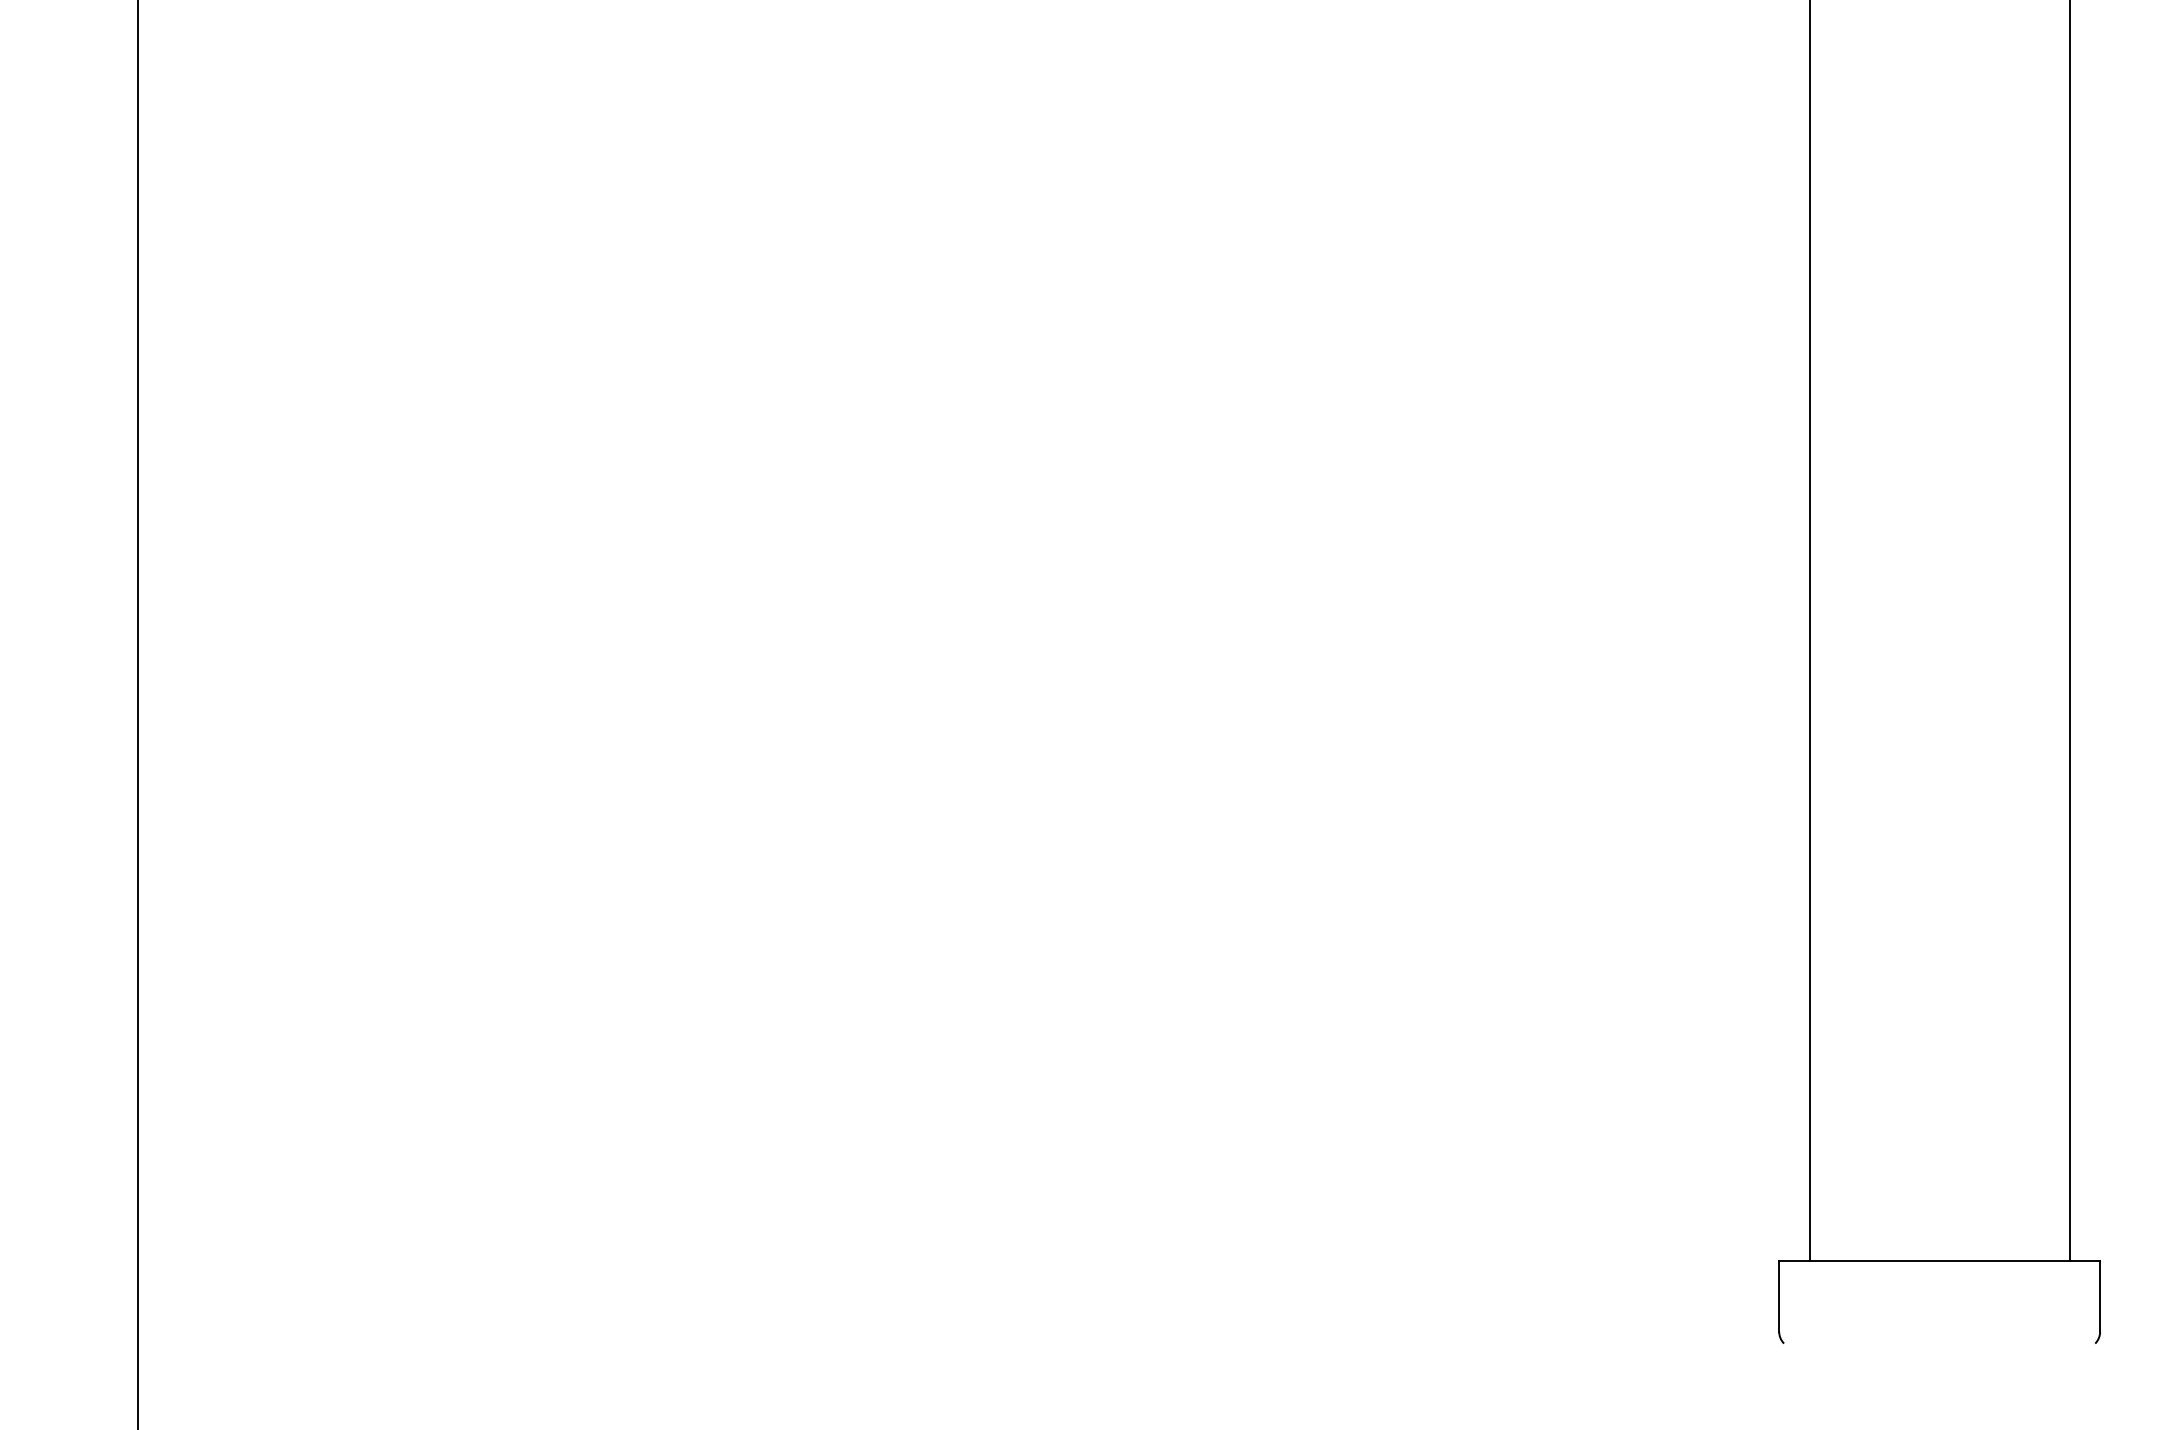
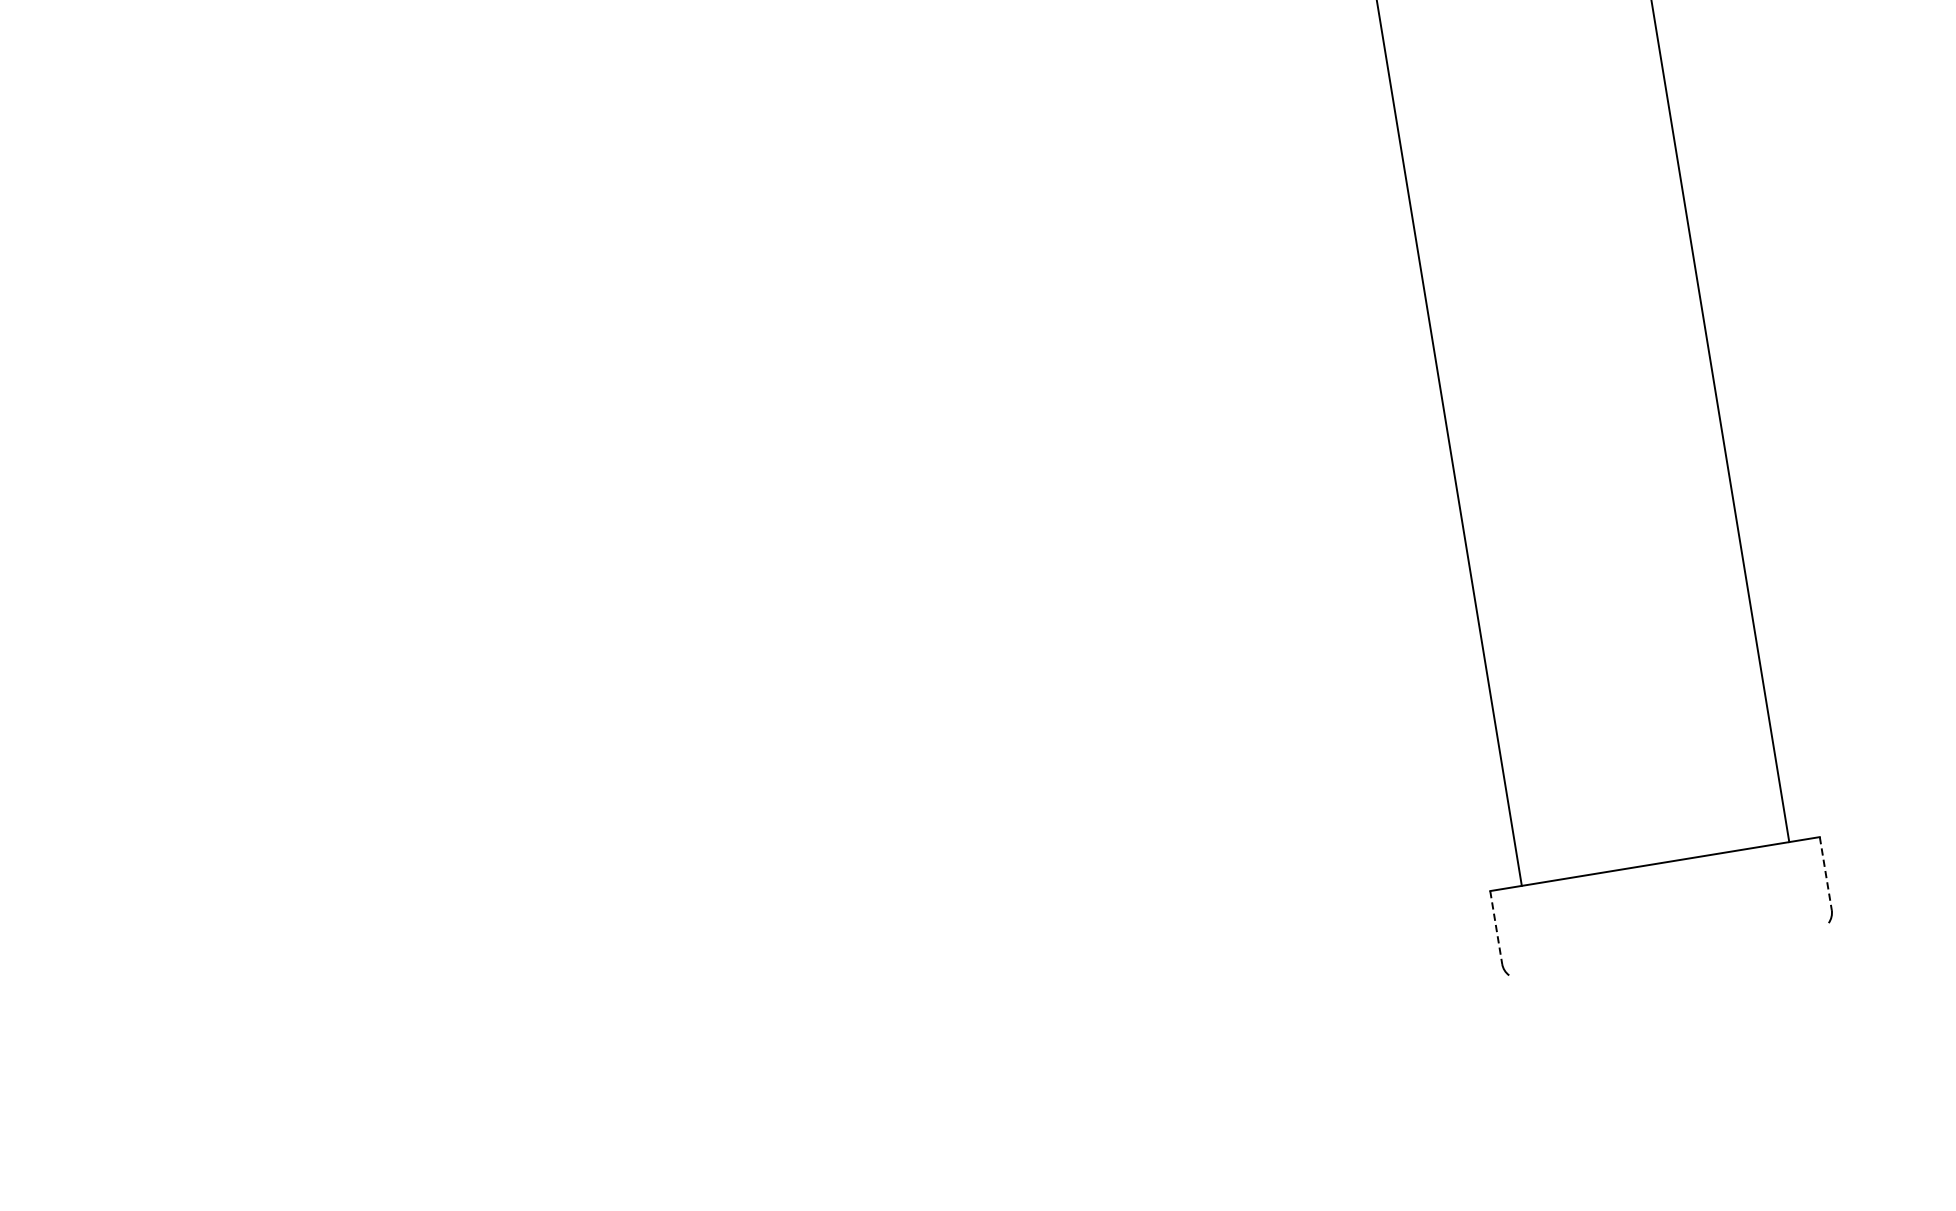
line: (1779, 1296) -> (1496, 927), solid -> dashed
line: (2100, 1296) -> (1826, 873), solid -> dashed

